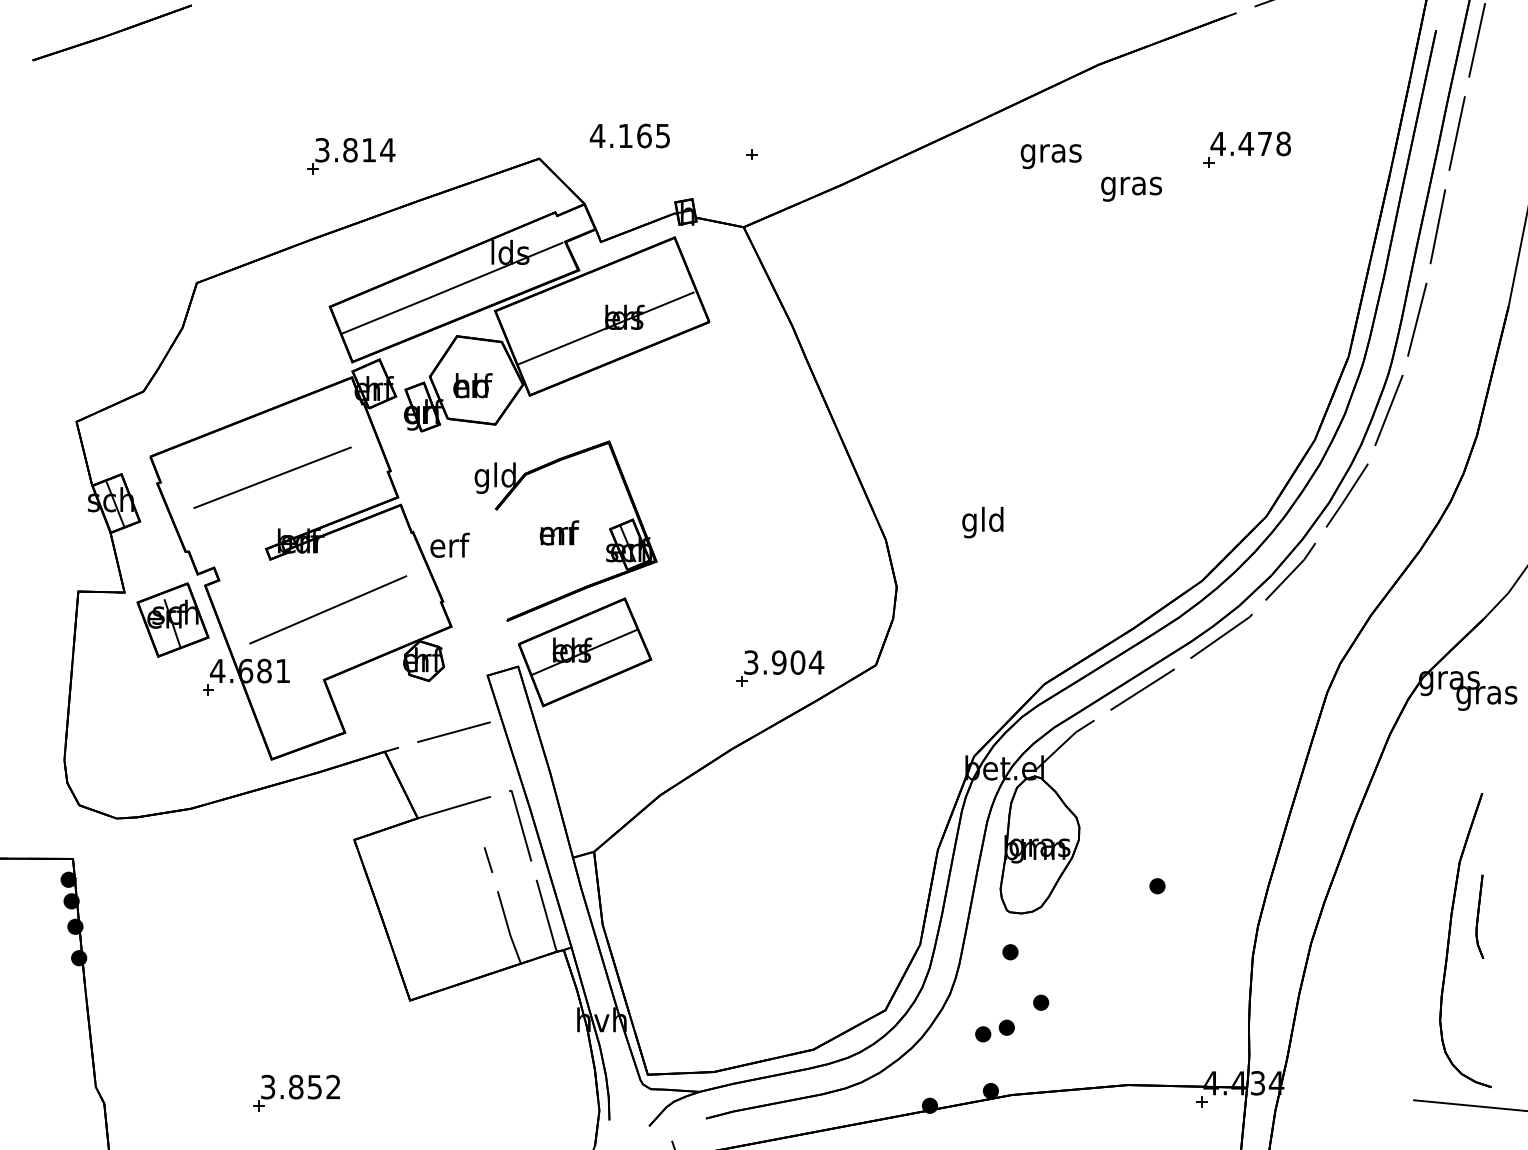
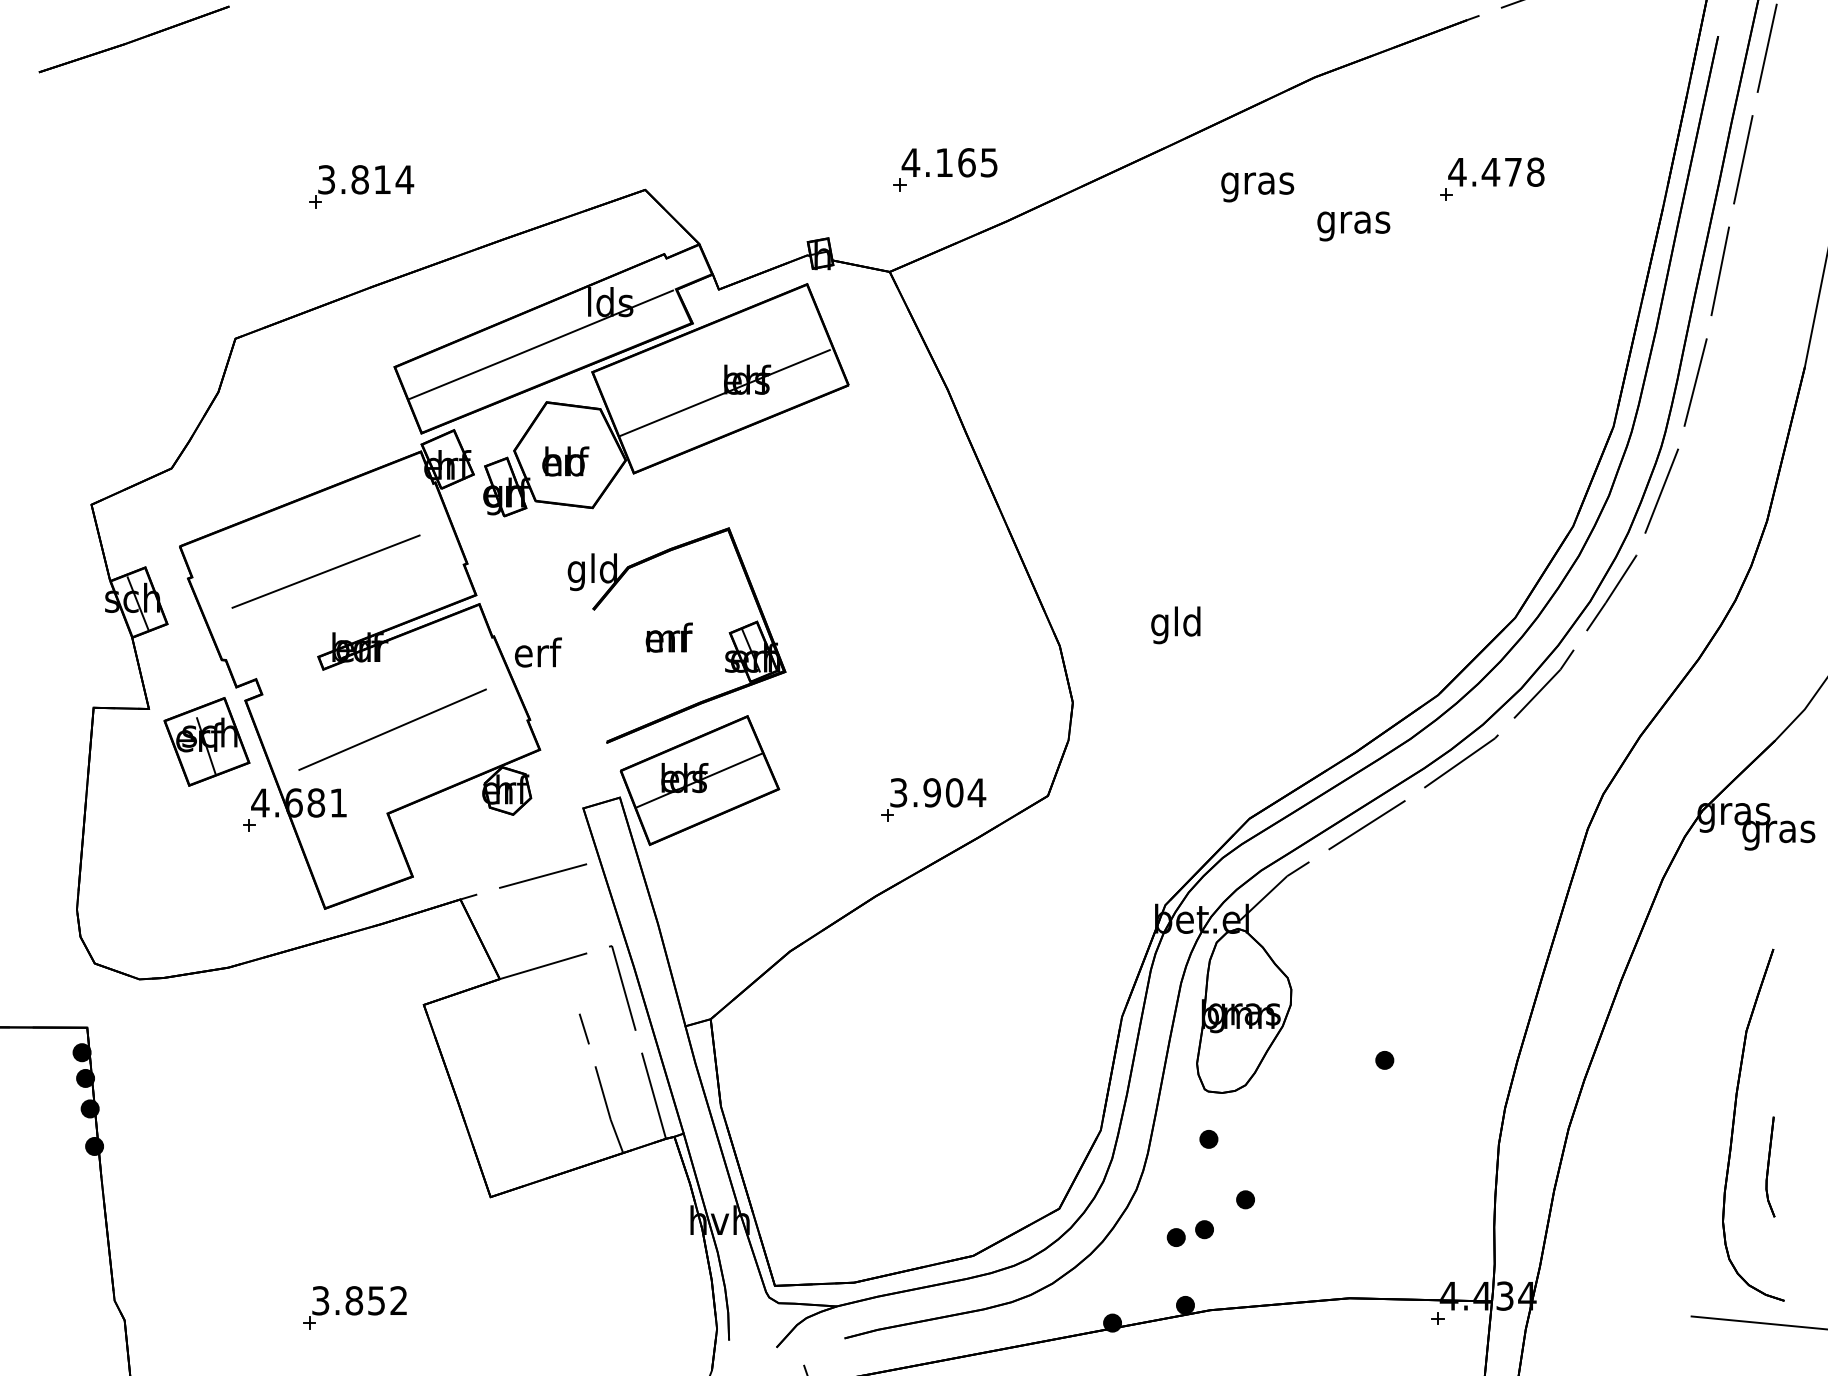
text: (629, 135) -> (949, 162), moved
part: (351, 155) -> (361, 186), moved
part: (1479, 916) -> (1770, 1166), moved

